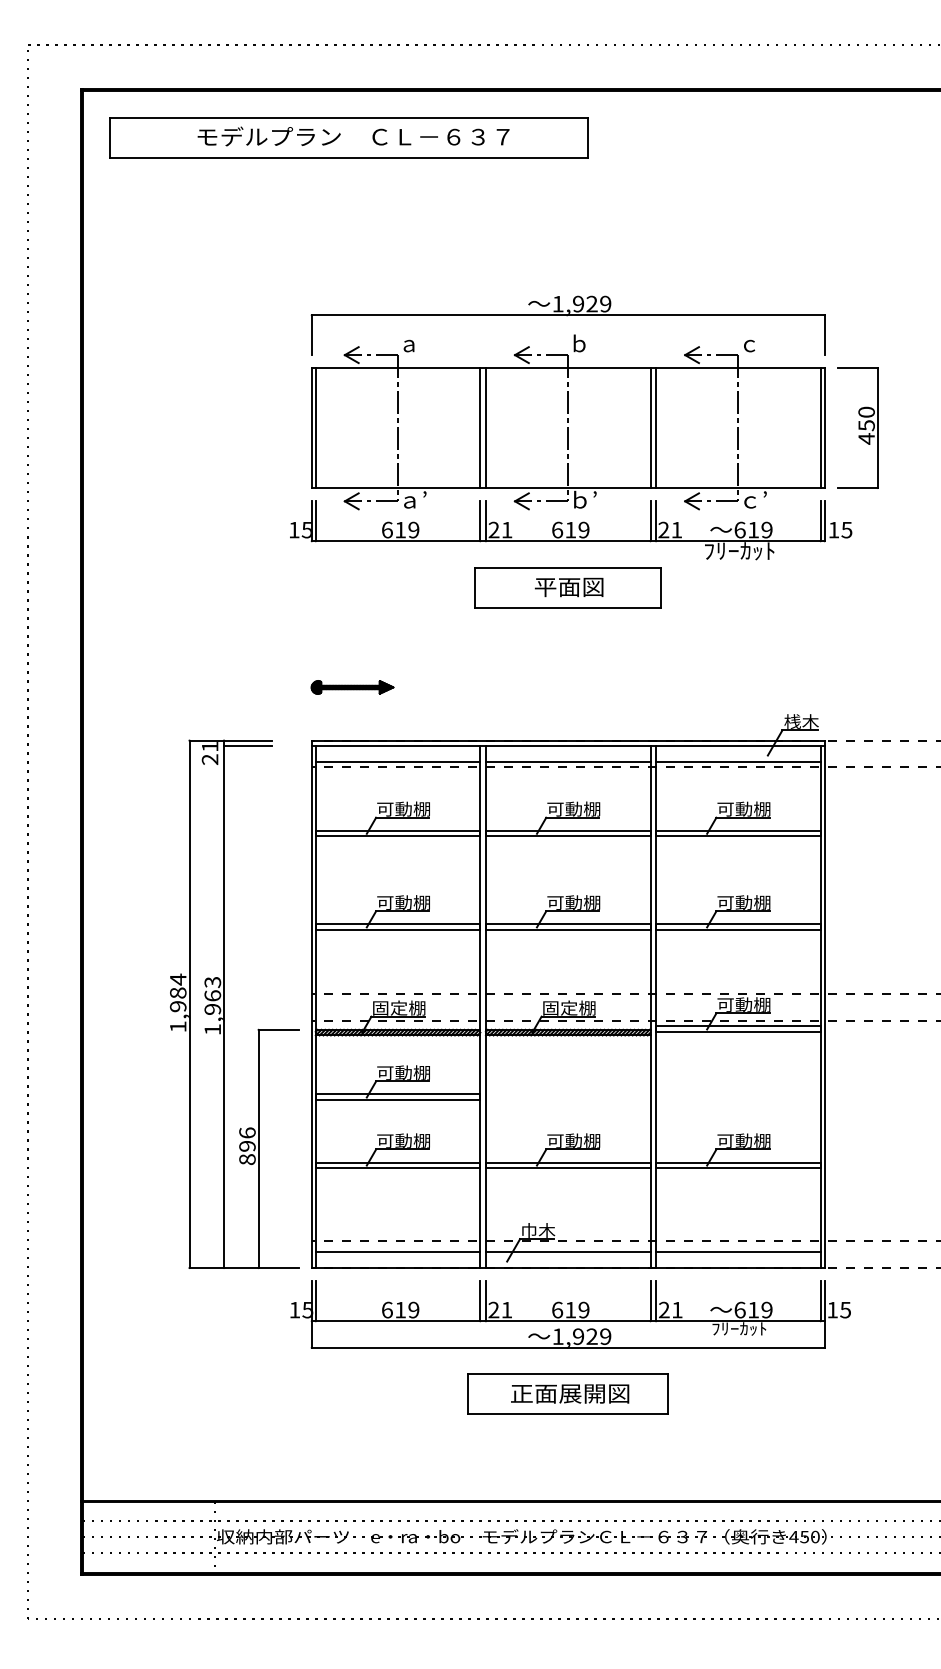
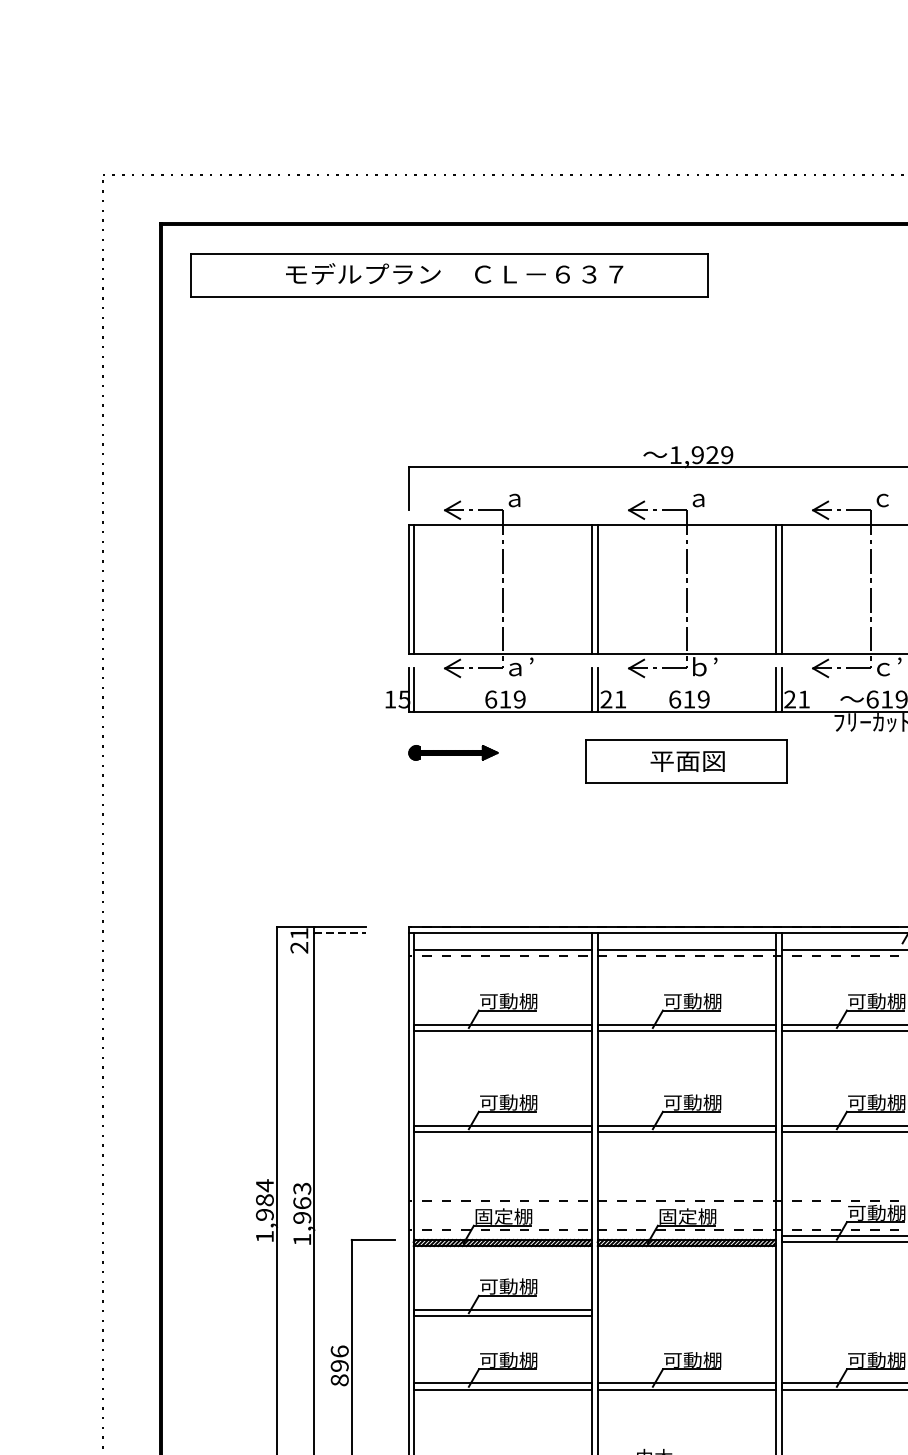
text: (579, 343) -> (698, 497), ｂ -> ａ
part: (352, 687) -> (453, 752), moved
line: (247, 746) -> (339, 933), solid -> dashed

